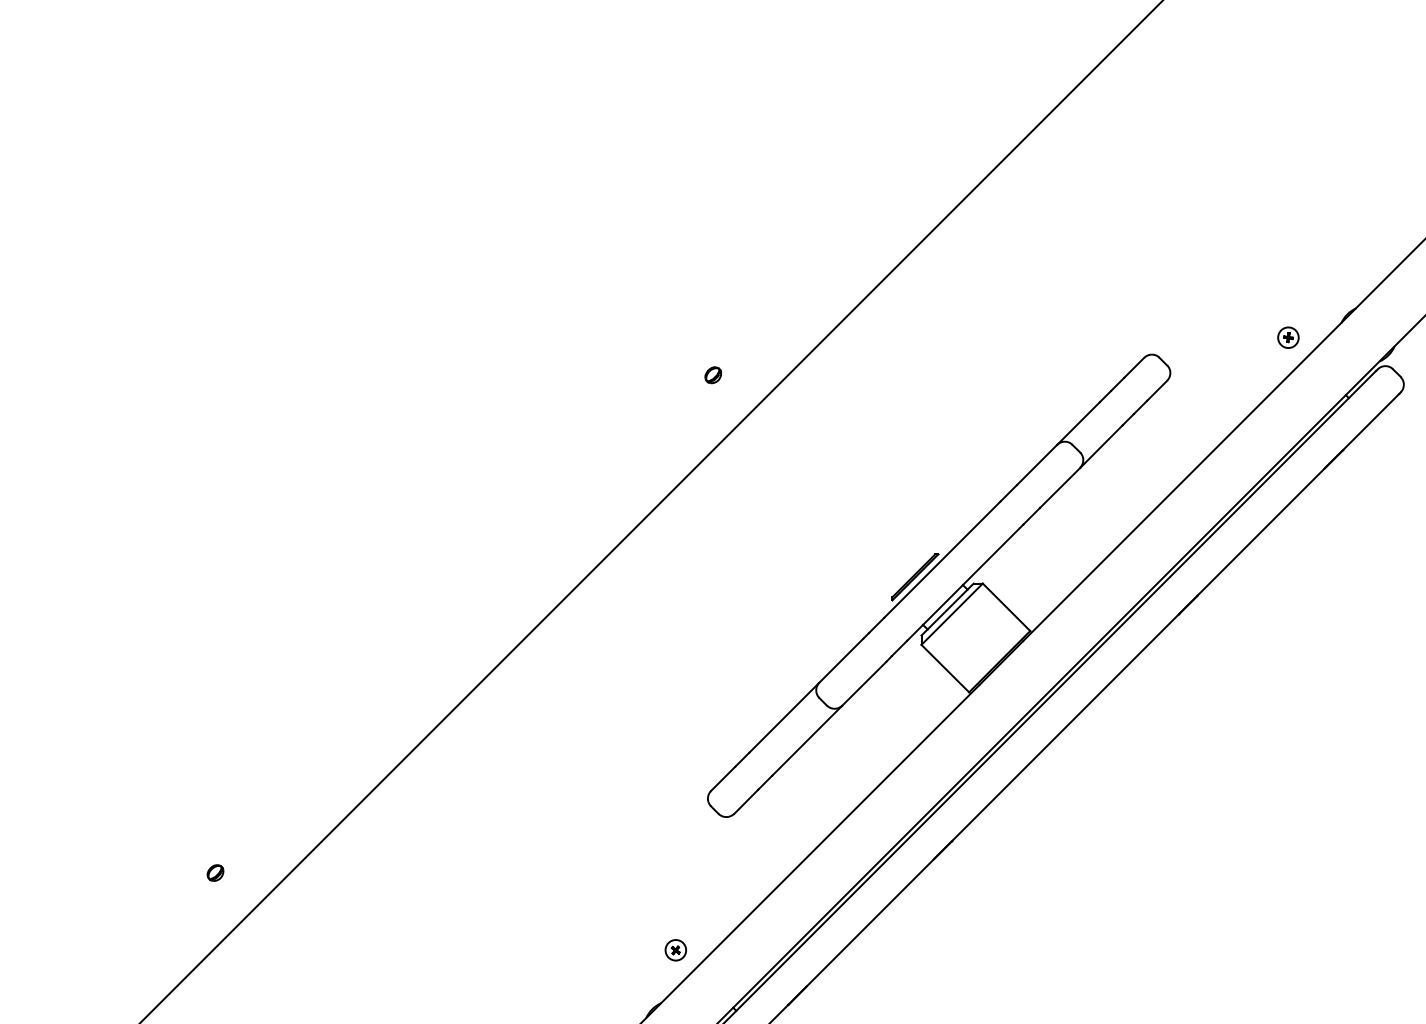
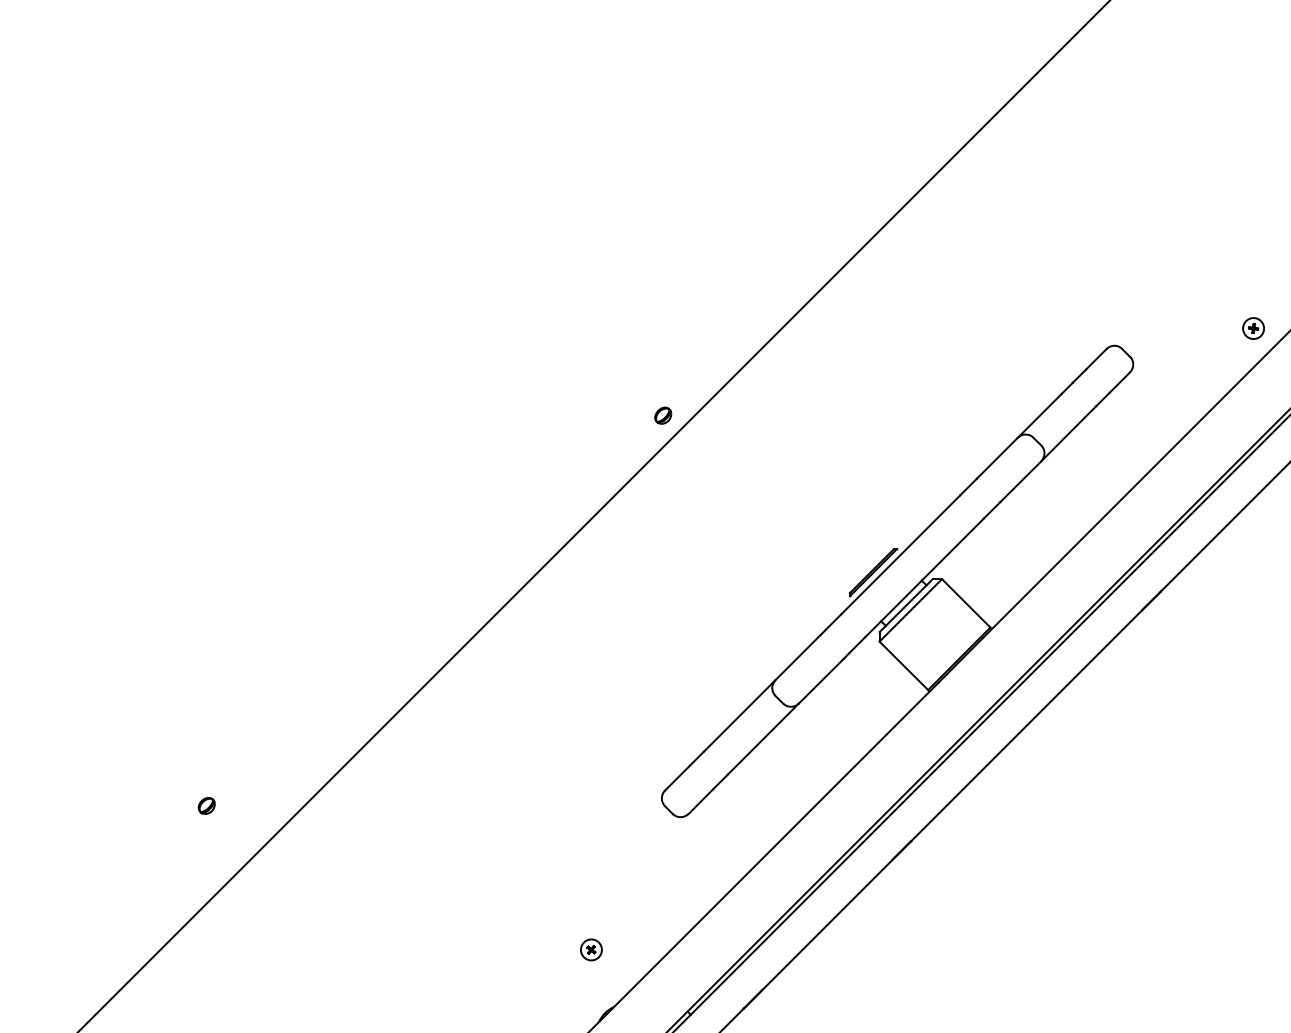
part: (713, 375) -> (663, 415), moved
part: (215, 872) -> (206, 805), moved
part: (675, 950) -> (591, 950), moved

